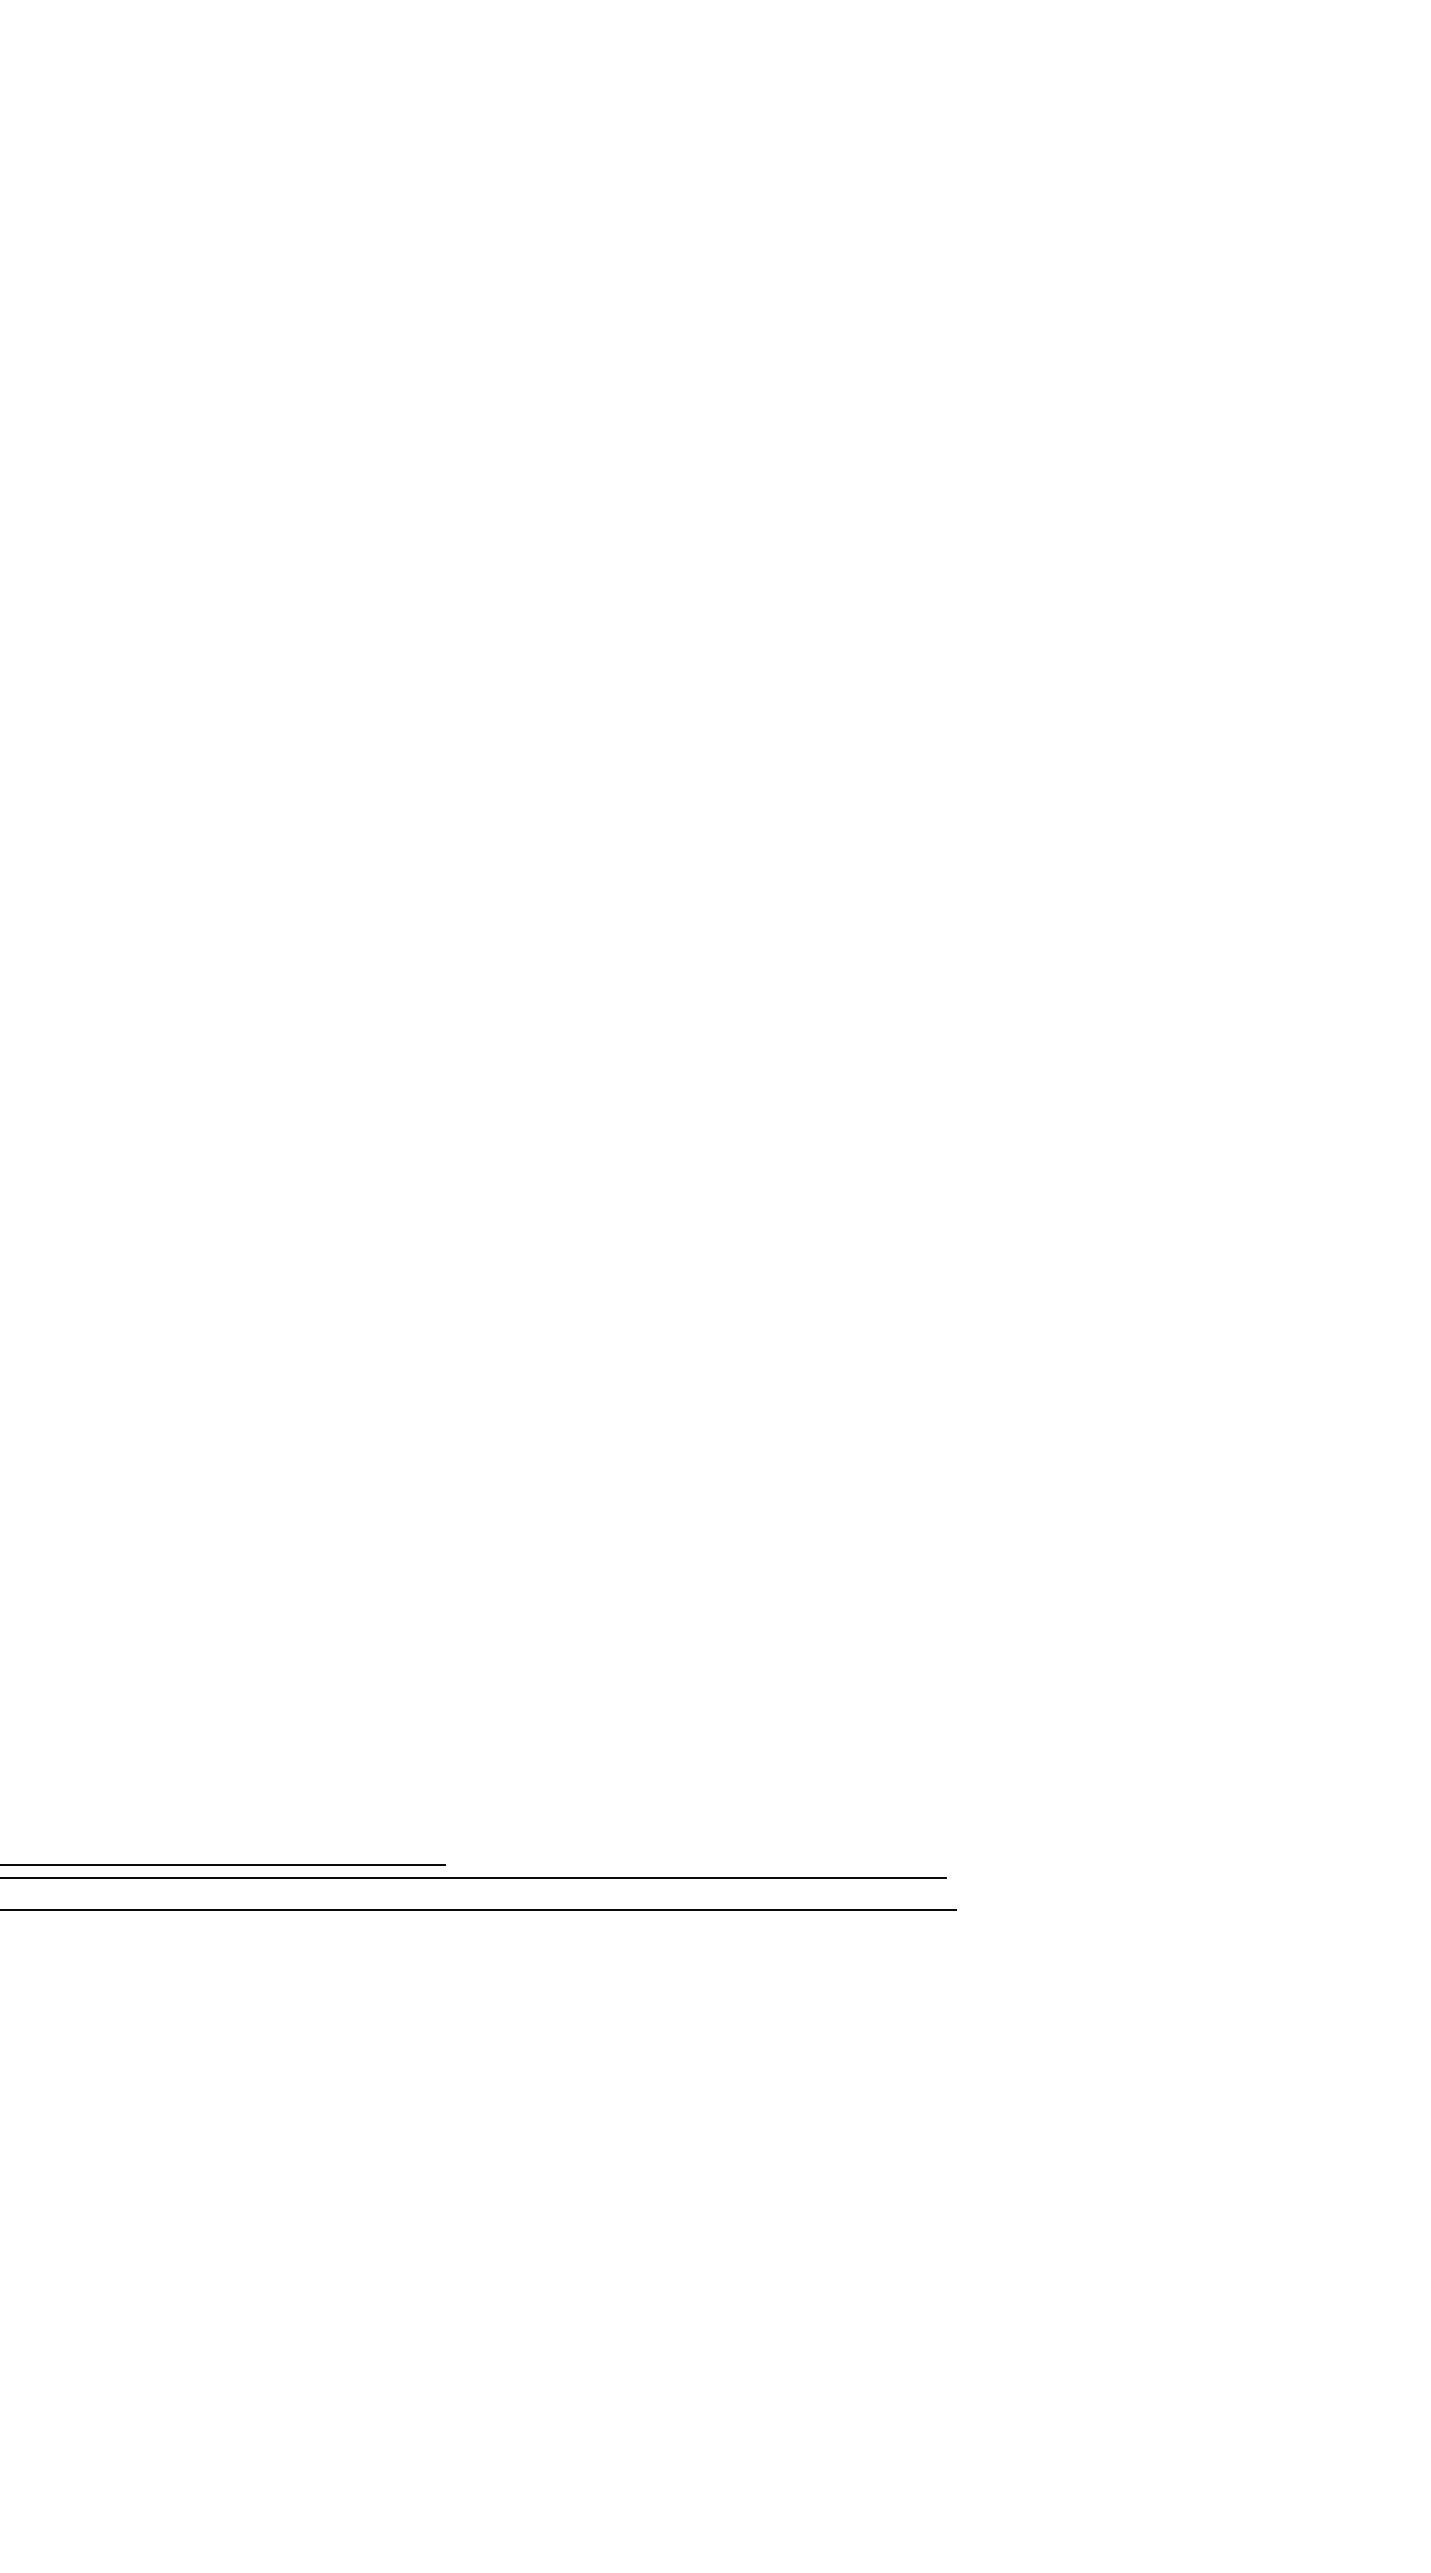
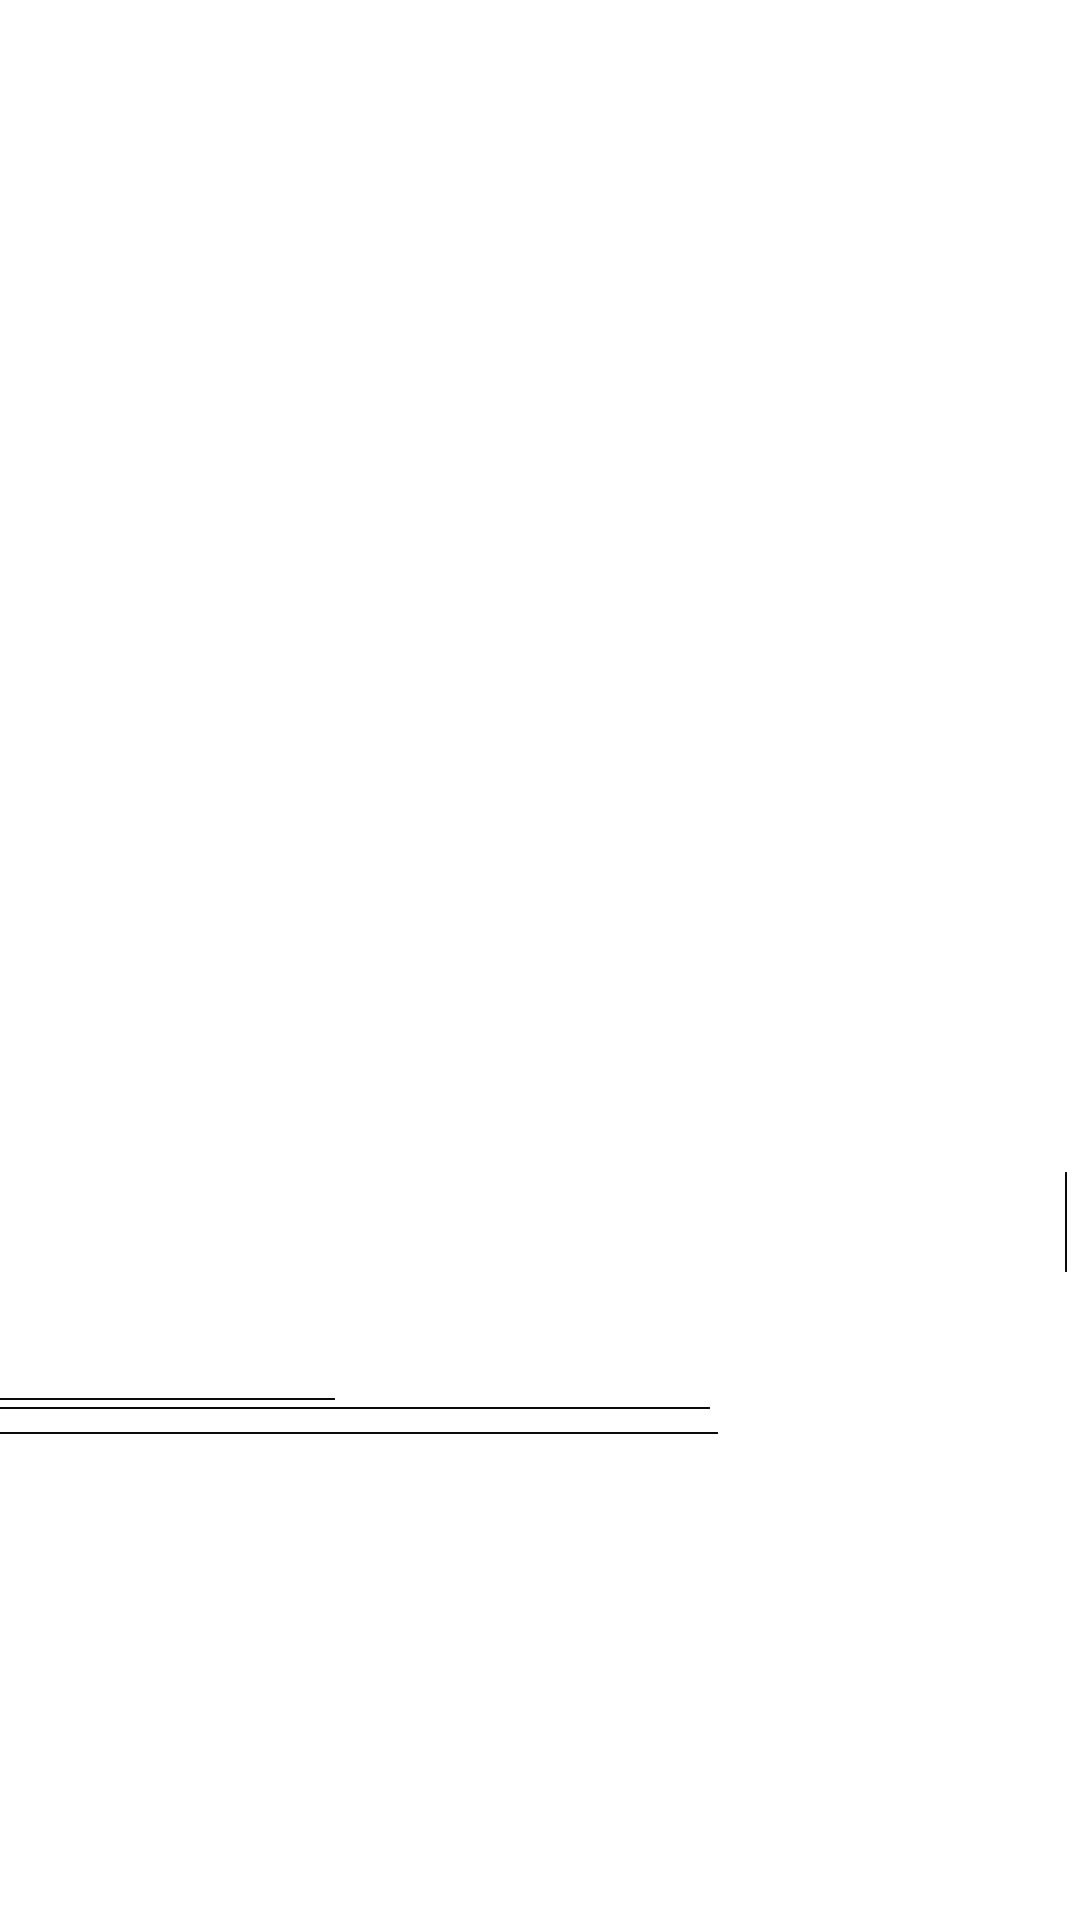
line: (1420, 1628) -> (1065, 1221), added

